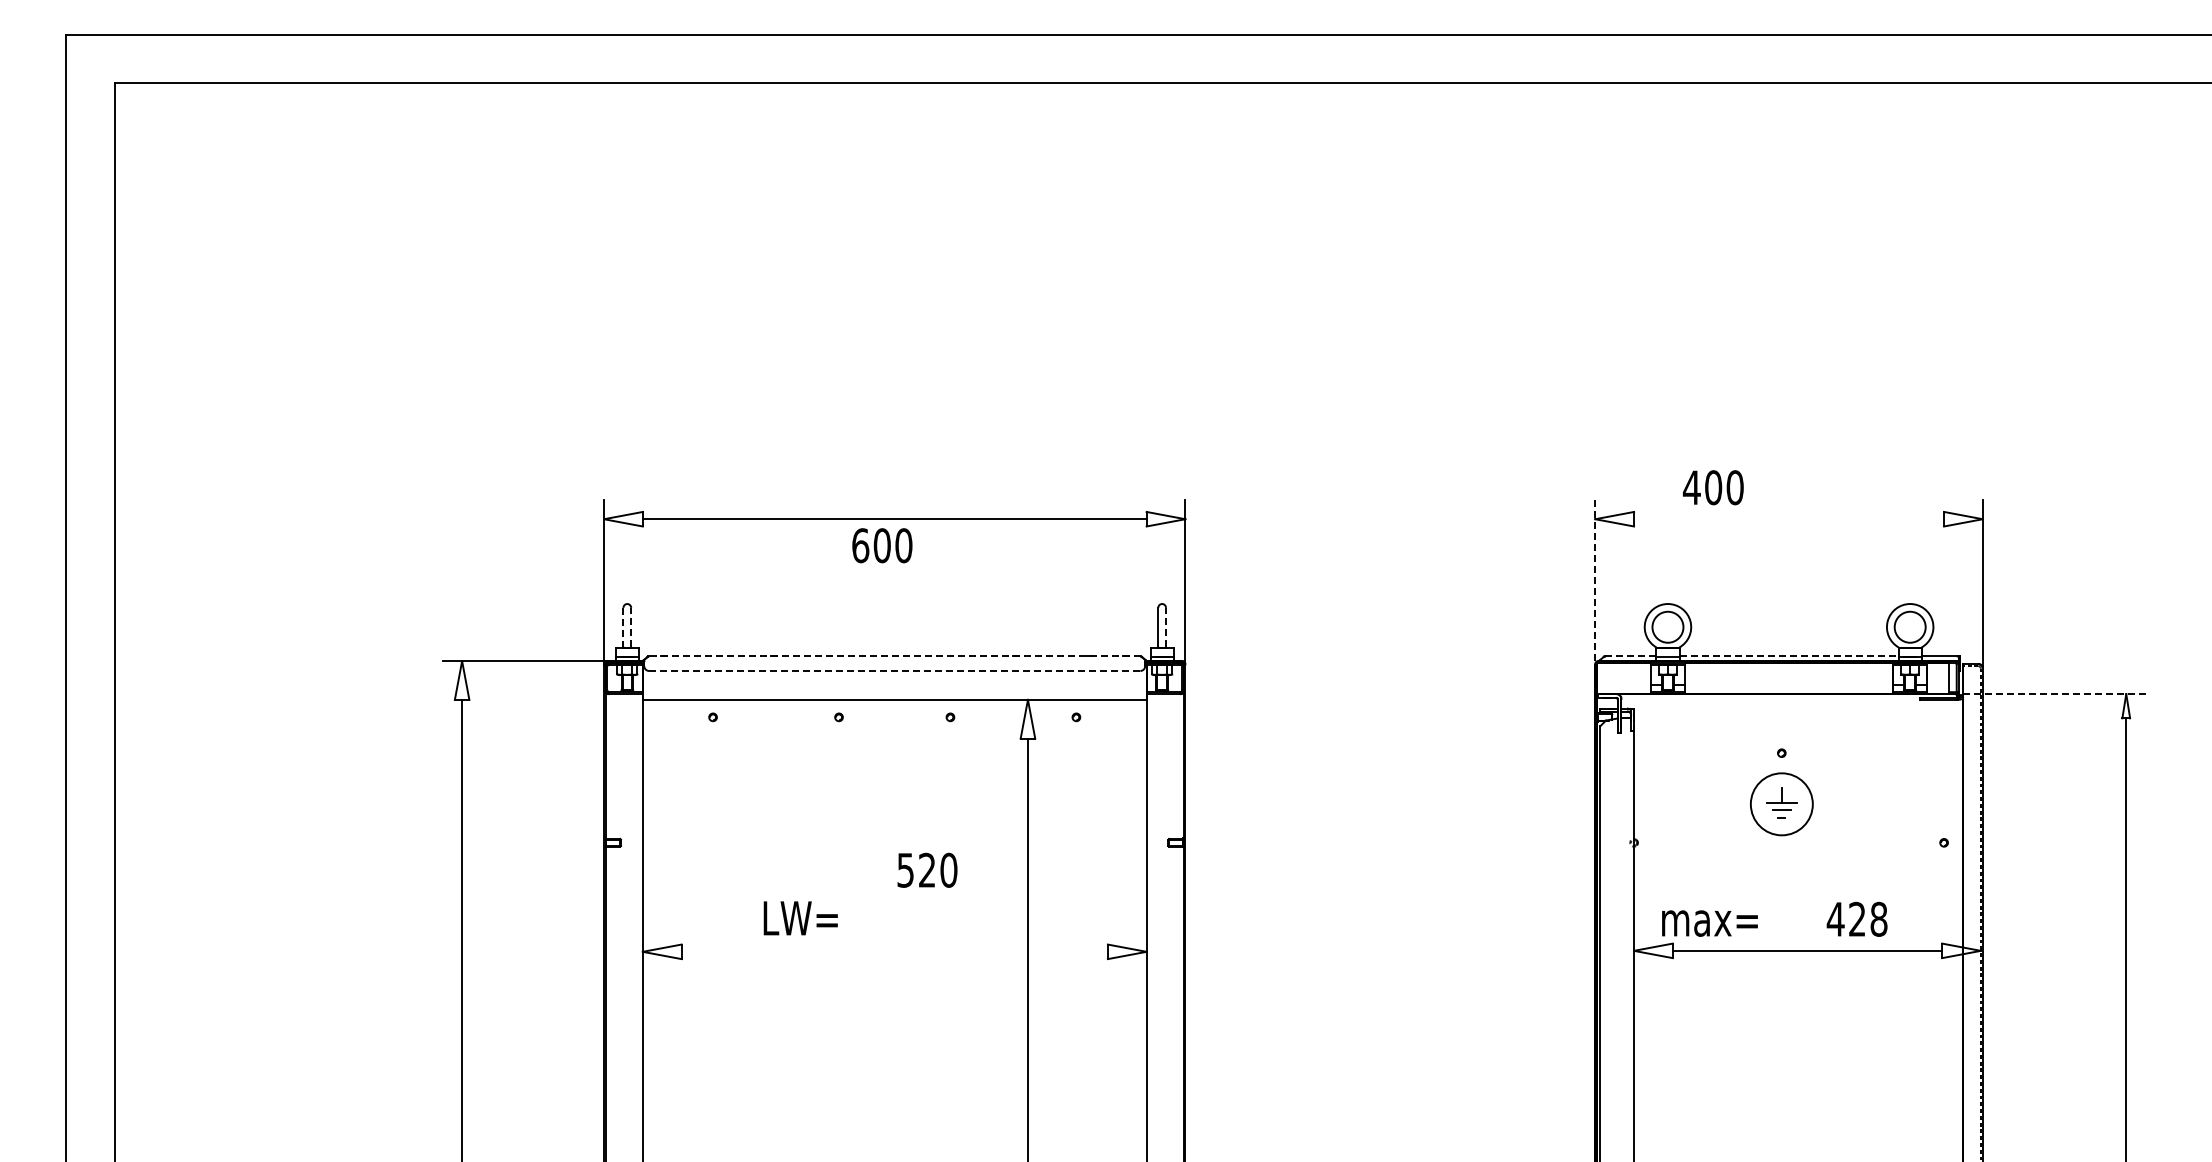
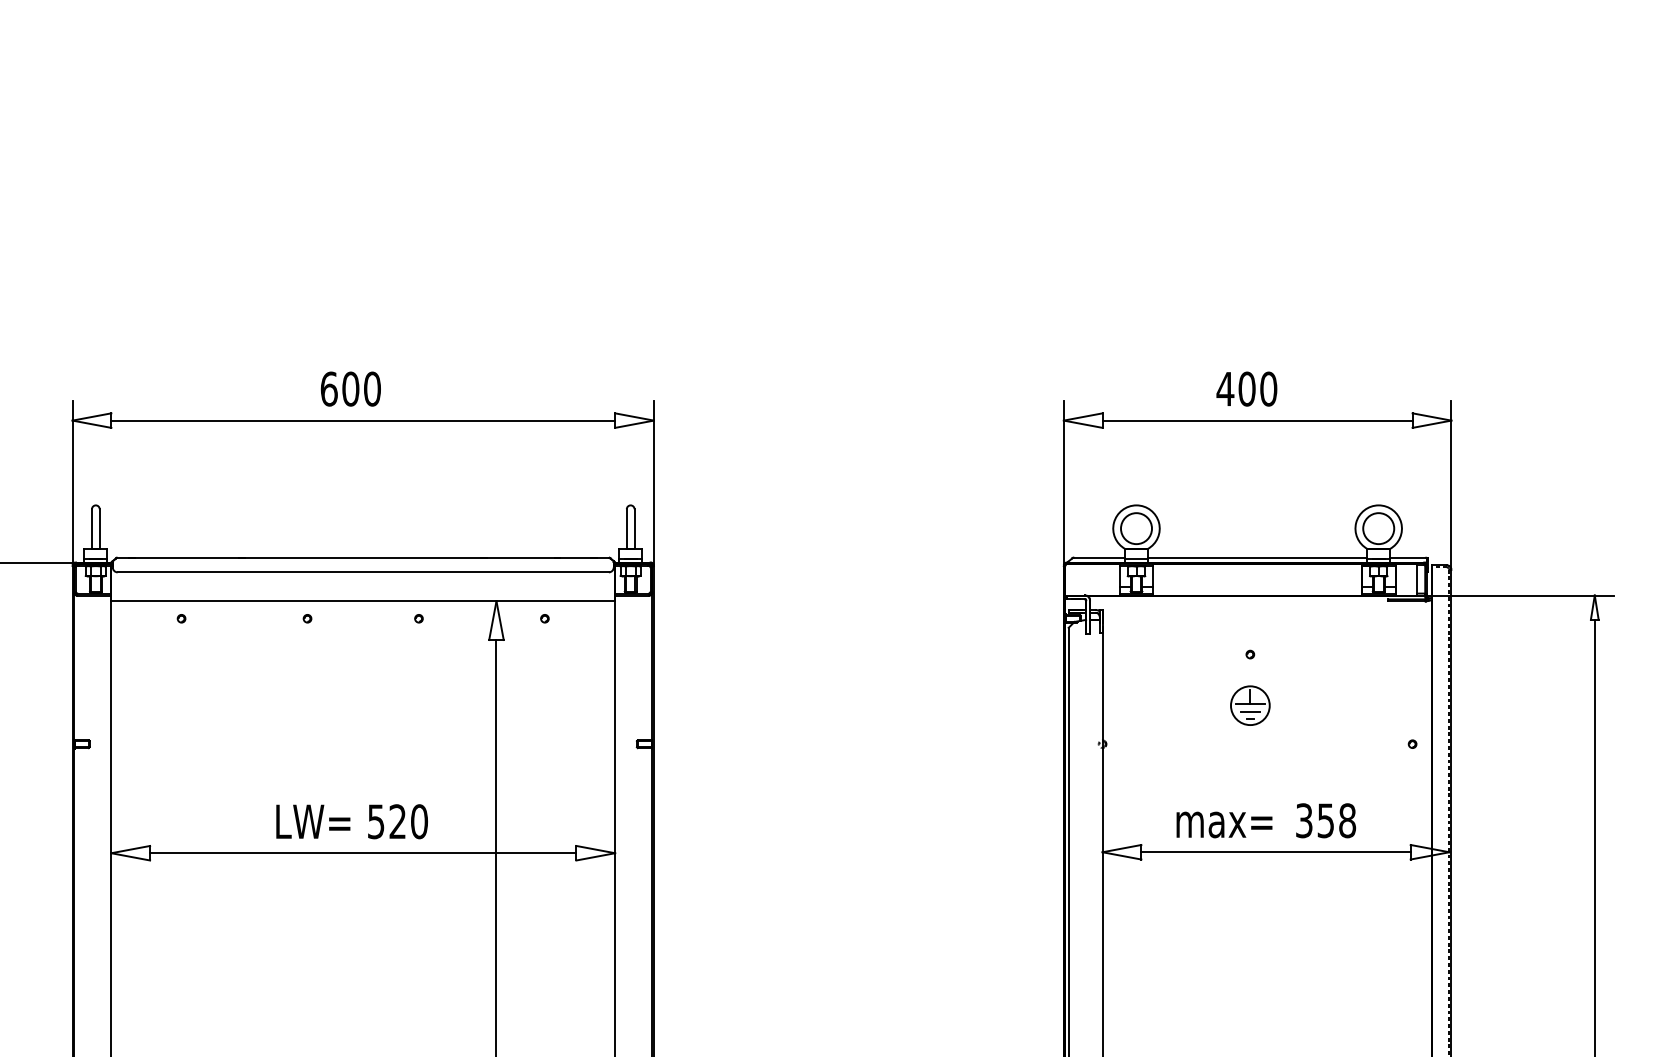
text: (1713, 487) -> (1247, 388), moved
line: (1789, 519) -> (1258, 420), added
text: (882, 545) -> (351, 388), moved
line: (1595, 582) -> (1064, 483), dashed -> solid
line: (631, 626) -> (100, 527), dashed -> solid
line: (1166, 626) -> (635, 527), dashed -> solid
line: (623, 627) -> (92, 528), dashed -> solid
line: (894, 656) -> (363, 557), dashed -> solid
line: (1630, 656) -> (1099, 557), dashed -> solid
line: (1789, 656) -> (1258, 557), dashed -> solid
line: (894, 670) -> (363, 571), dashed -> solid
line: (2050, 694) -> (1519, 595), dashed -> solid
circle: (1781, 803) -> (1250, 704), size x0.62
text: (927, 869) -> (398, 820), moved
text: (800, 918) -> (313, 821), moved
text: (1845, 918) -> (1314, 819), 428 -> 358
text: (1709, 923) -> (1224, 824), moved
line: (894, 951) -> (363, 852), added

